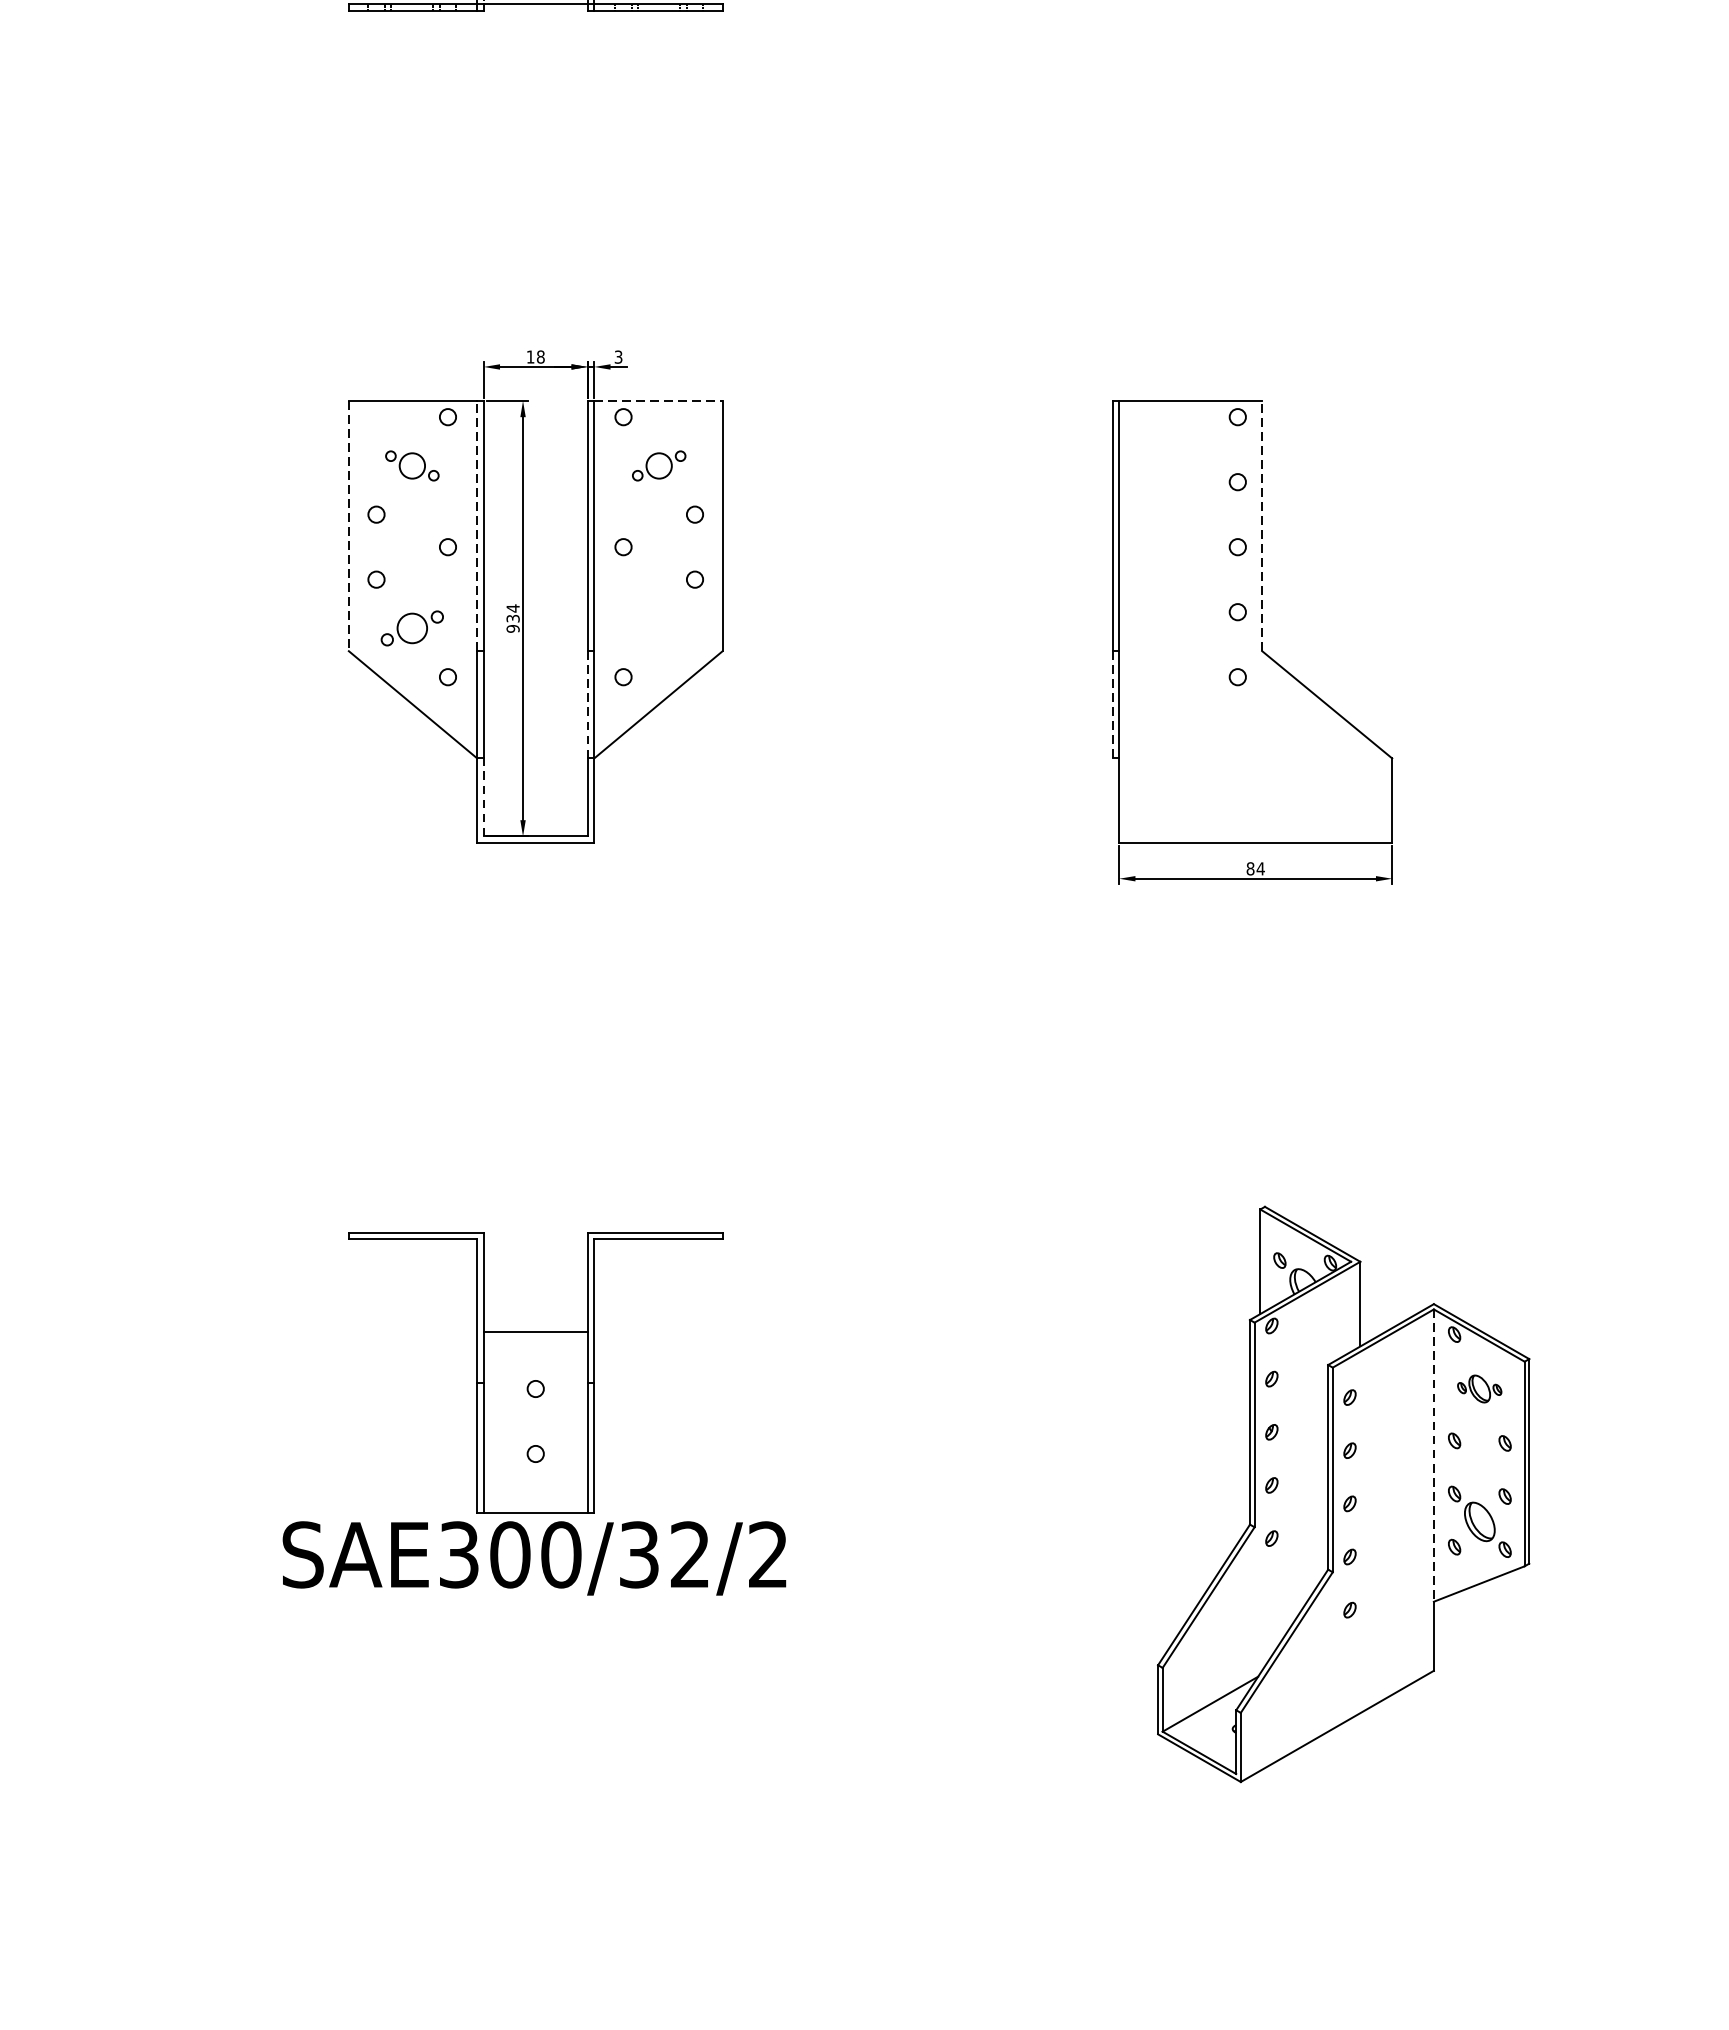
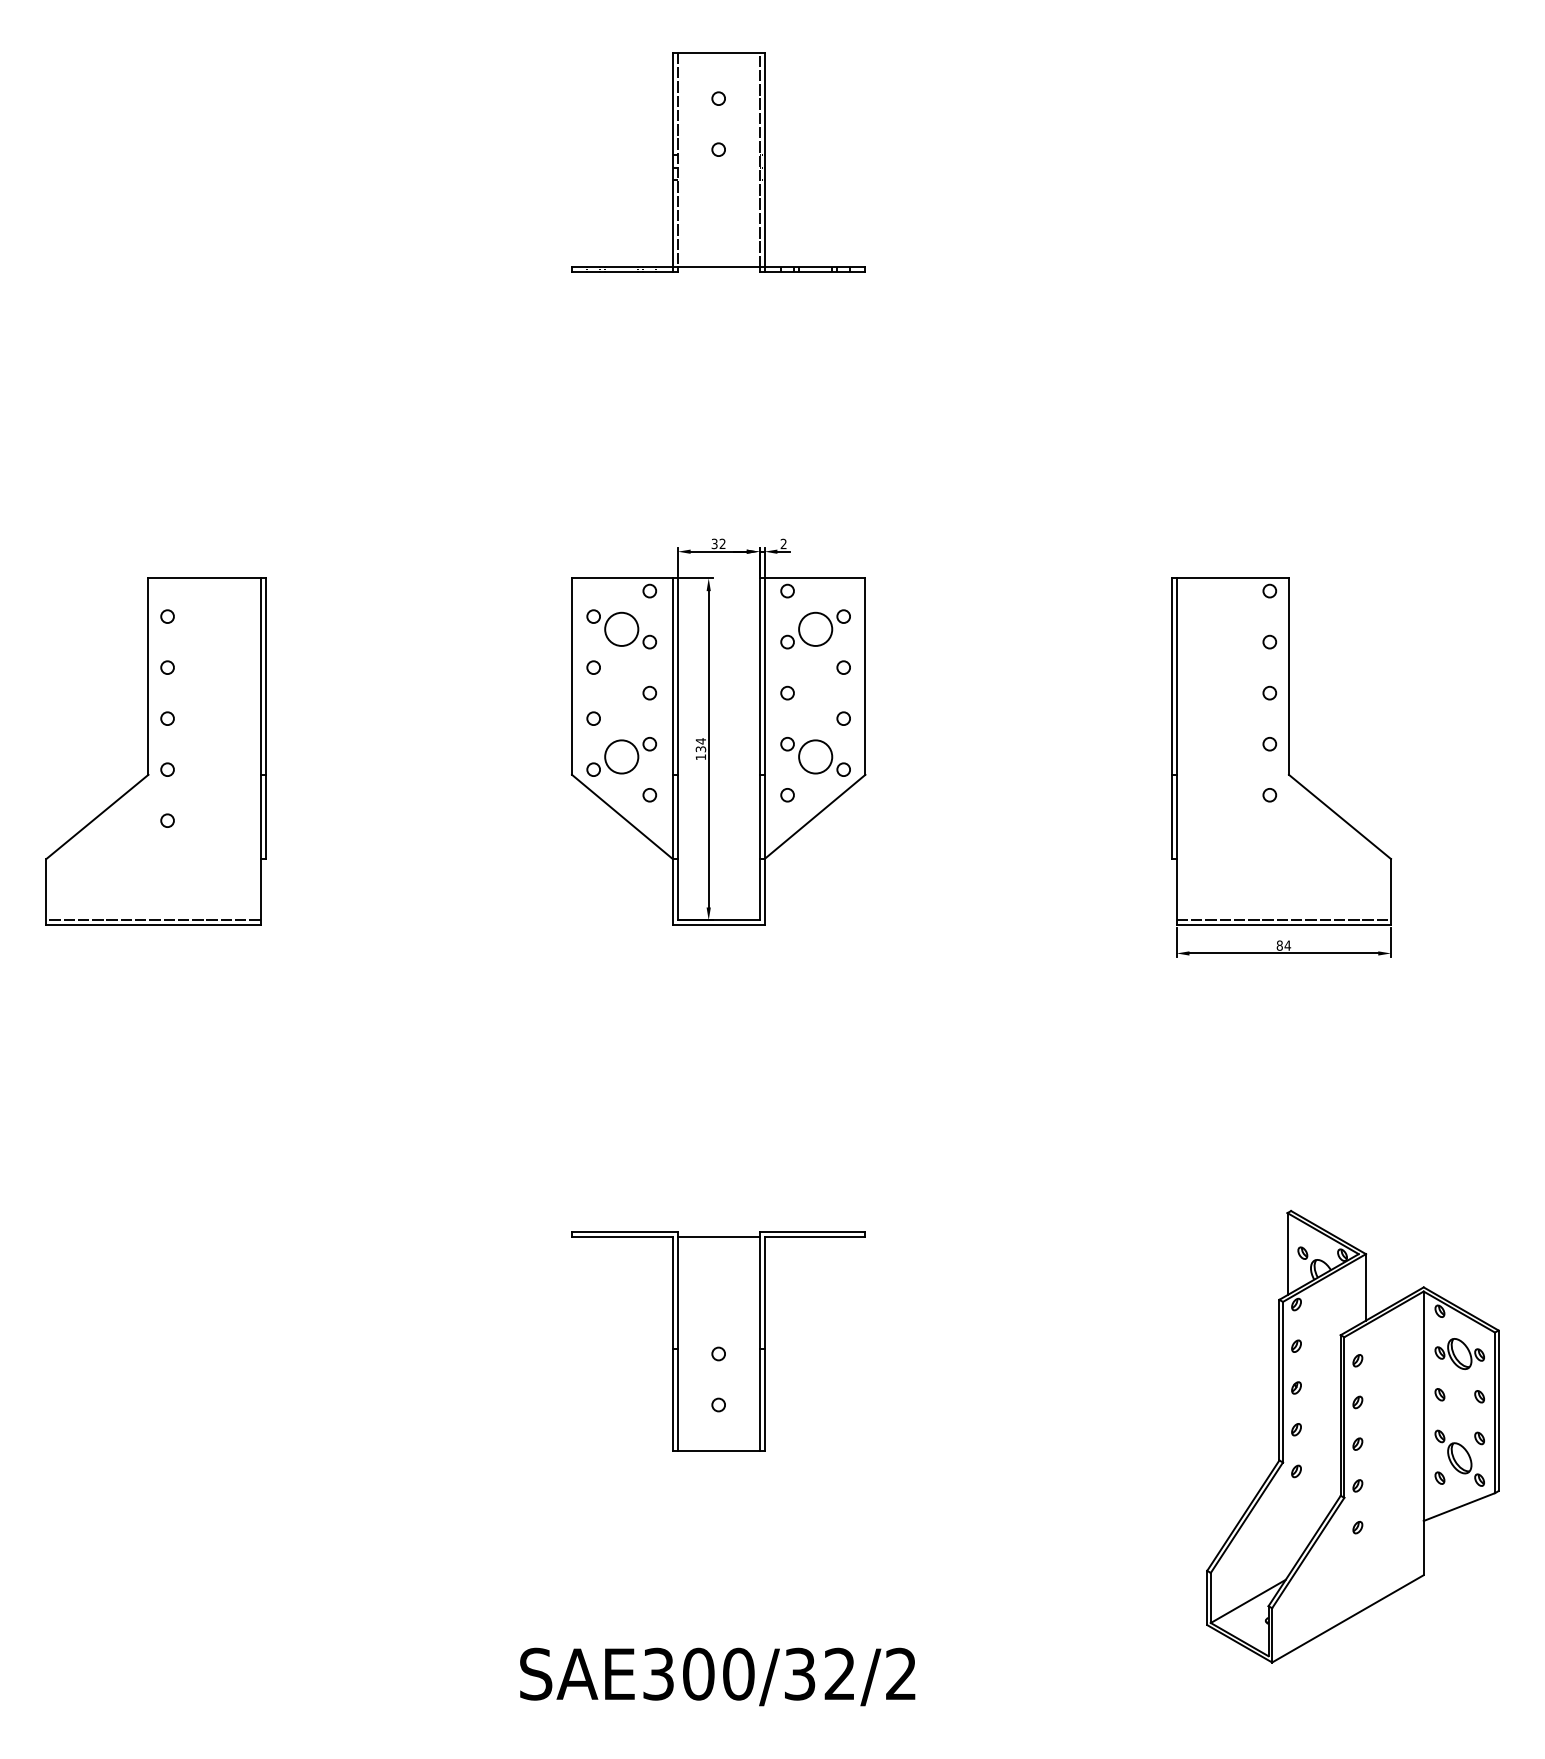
text: (535, 356) -> (718, 543), 18 -> 32
text: (618, 357) -> (783, 544), 3 -> 2
line: (659, 401) -> (815, 578), dashed -> solid
part: (411, 466) -> (621, 629), size x1.67
part: (659, 466) -> (815, 629), size x1.67
line: (476, 525) -> (672, 676), dashed -> solid
line: (1261, 525) -> (1288, 676), dashed -> solid
line: (349, 527) -> (572, 677), dashed -> solid
part: (411, 627) -> (621, 756), size x1.43
part: (659, 627) -> (815, 756), added
text: (512, 629) -> (700, 757), 934 -> 134
line: (587, 704) -> (759, 816), dashed -> solid
line: (1112, 705) -> (1171, 817), dashed -> solid
line: (483, 797) -> (677, 889), dashed -> solid
line: (1255, 836) -> (1283, 920), added
line: (535, 1332) -> (718, 1236), moved
part: (1479, 1388) -> (1459, 1353), size x1.43
line: (1433, 1455) -> (1423, 1406), dashed -> solid
text: (534, 1557) -> (717, 1676), moved

